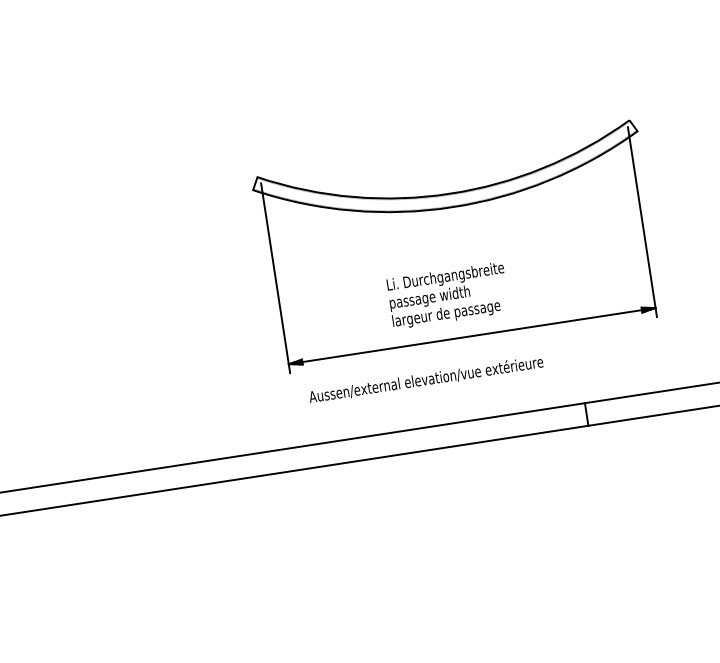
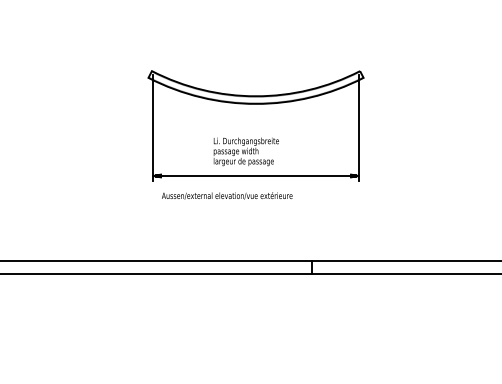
part: (459, 262) -> (255, 134), moved

